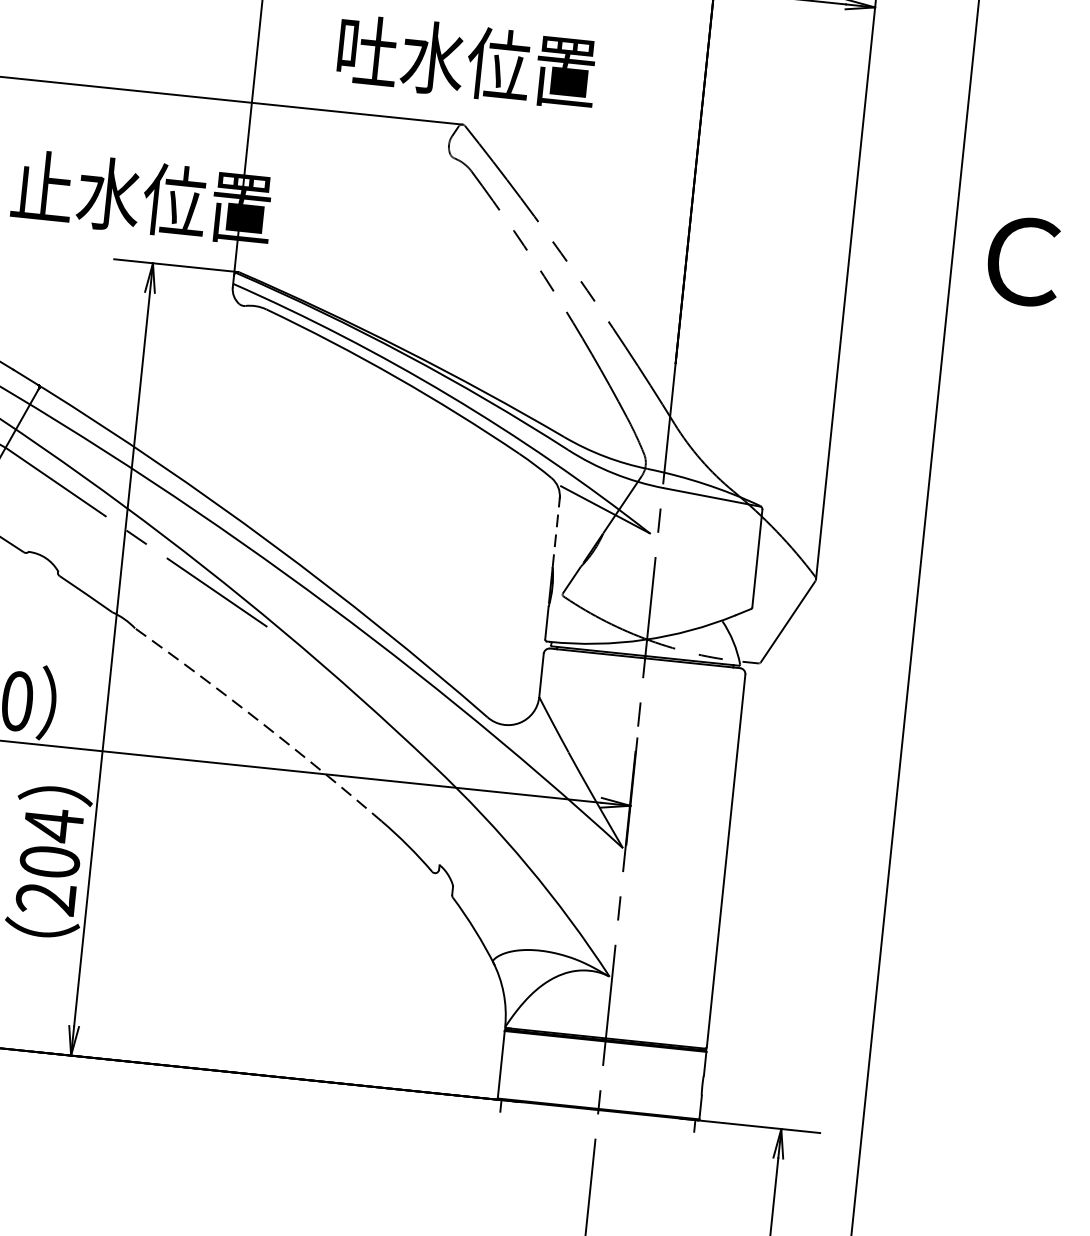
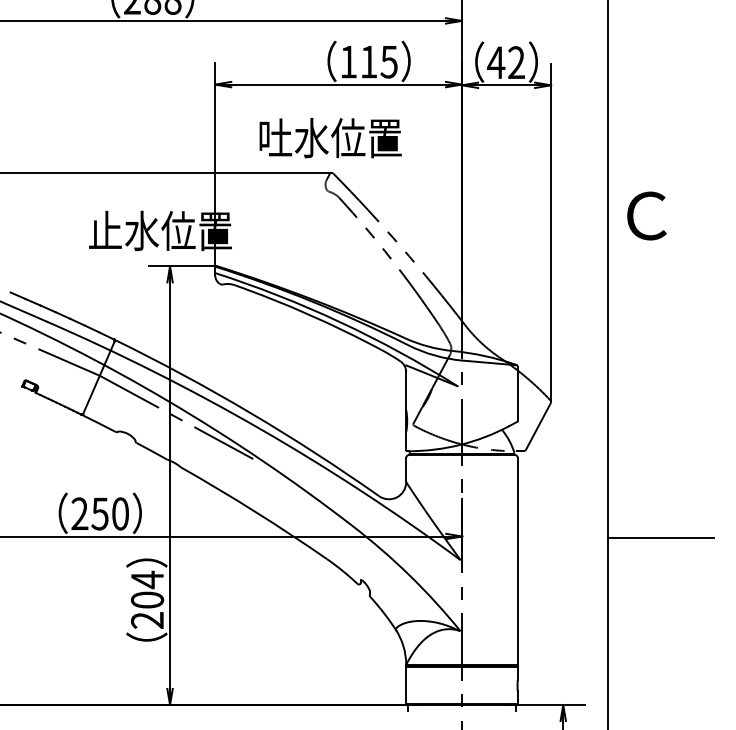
line: (556, 533) -> (406, 391), dashed -> solid
arc: (259, 721) -> (254, 511), dashed -> solid
line: (988, 846) -> (660, 538), added

